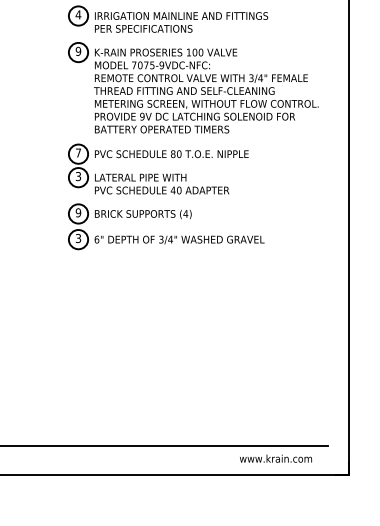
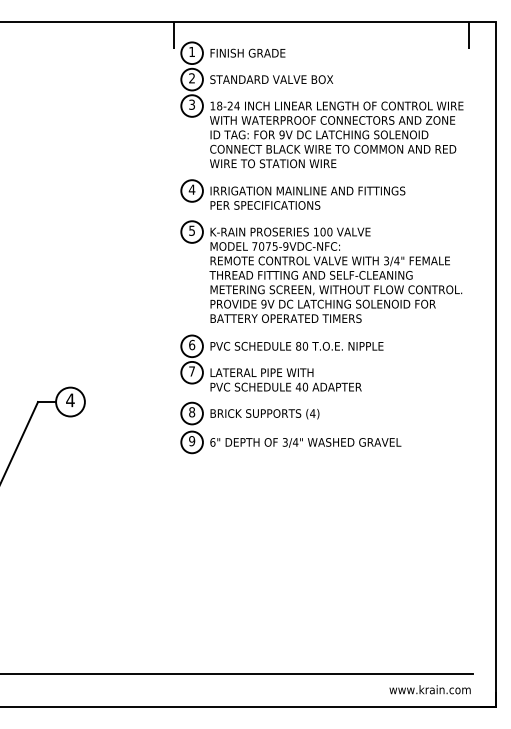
text: (78, 51) -> (192, 230), 9 -> 5
text: (78, 152) -> (192, 344), 7 -> 6
text: (77, 176) -> (191, 371), 3 -> 7
text: (78, 213) -> (192, 412), 9 -> 8
text: (78, 238) -> (192, 441), 3 -> 9
text: (275, 458) -> (429, 689), moved

